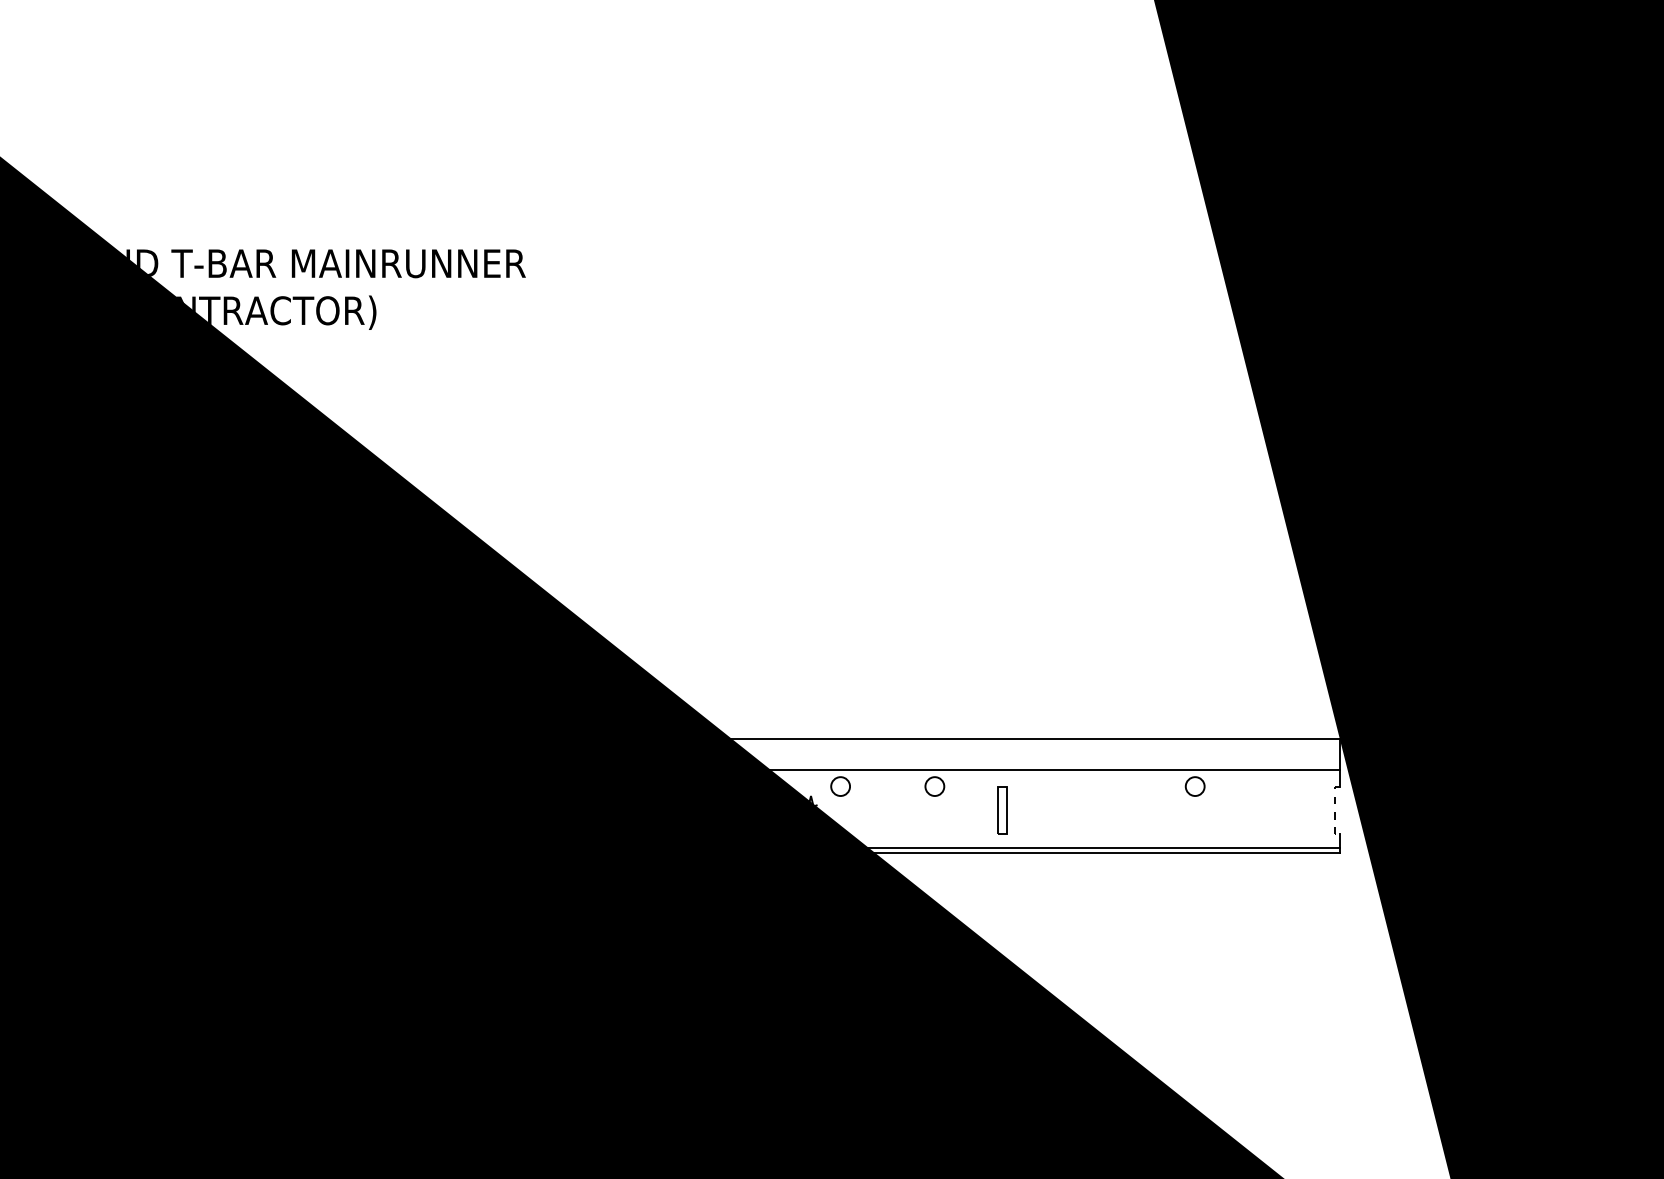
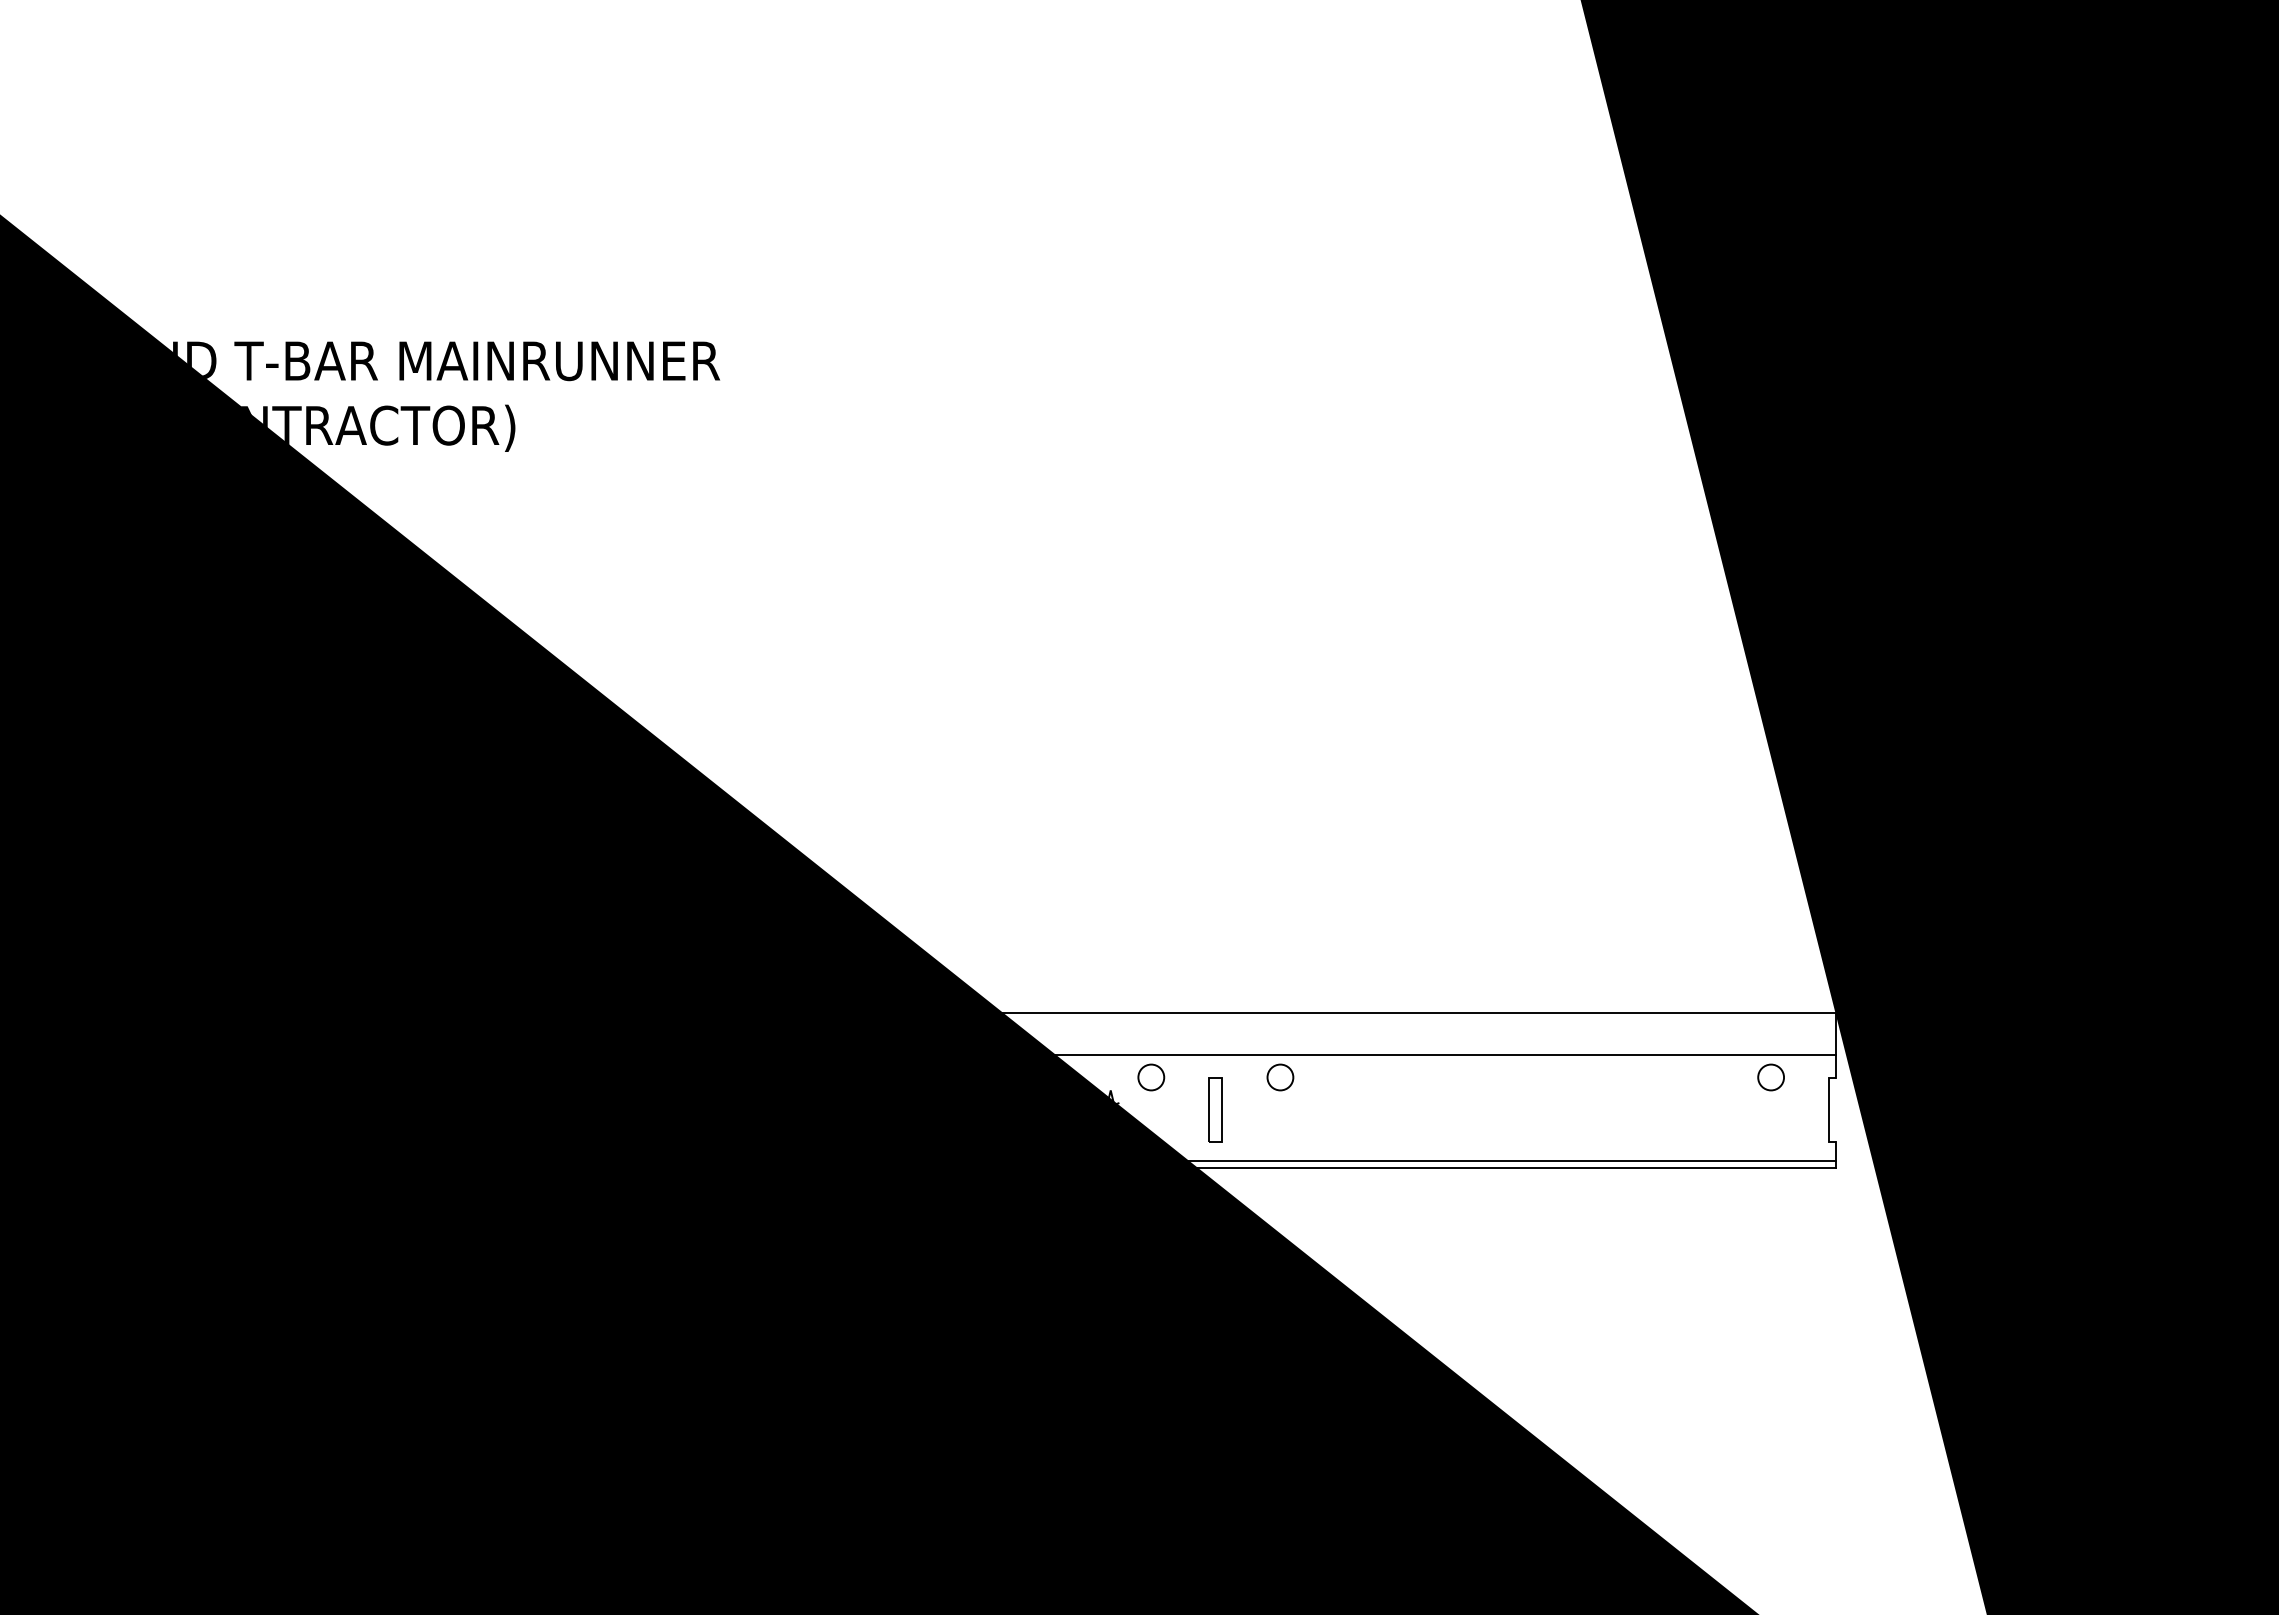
circle: (1194, 786) -> (1770, 1077), moved
part: (1002, 809) -> (1215, 1109), moved
line: (1335, 810) -> (1829, 1110), dashed -> solid

